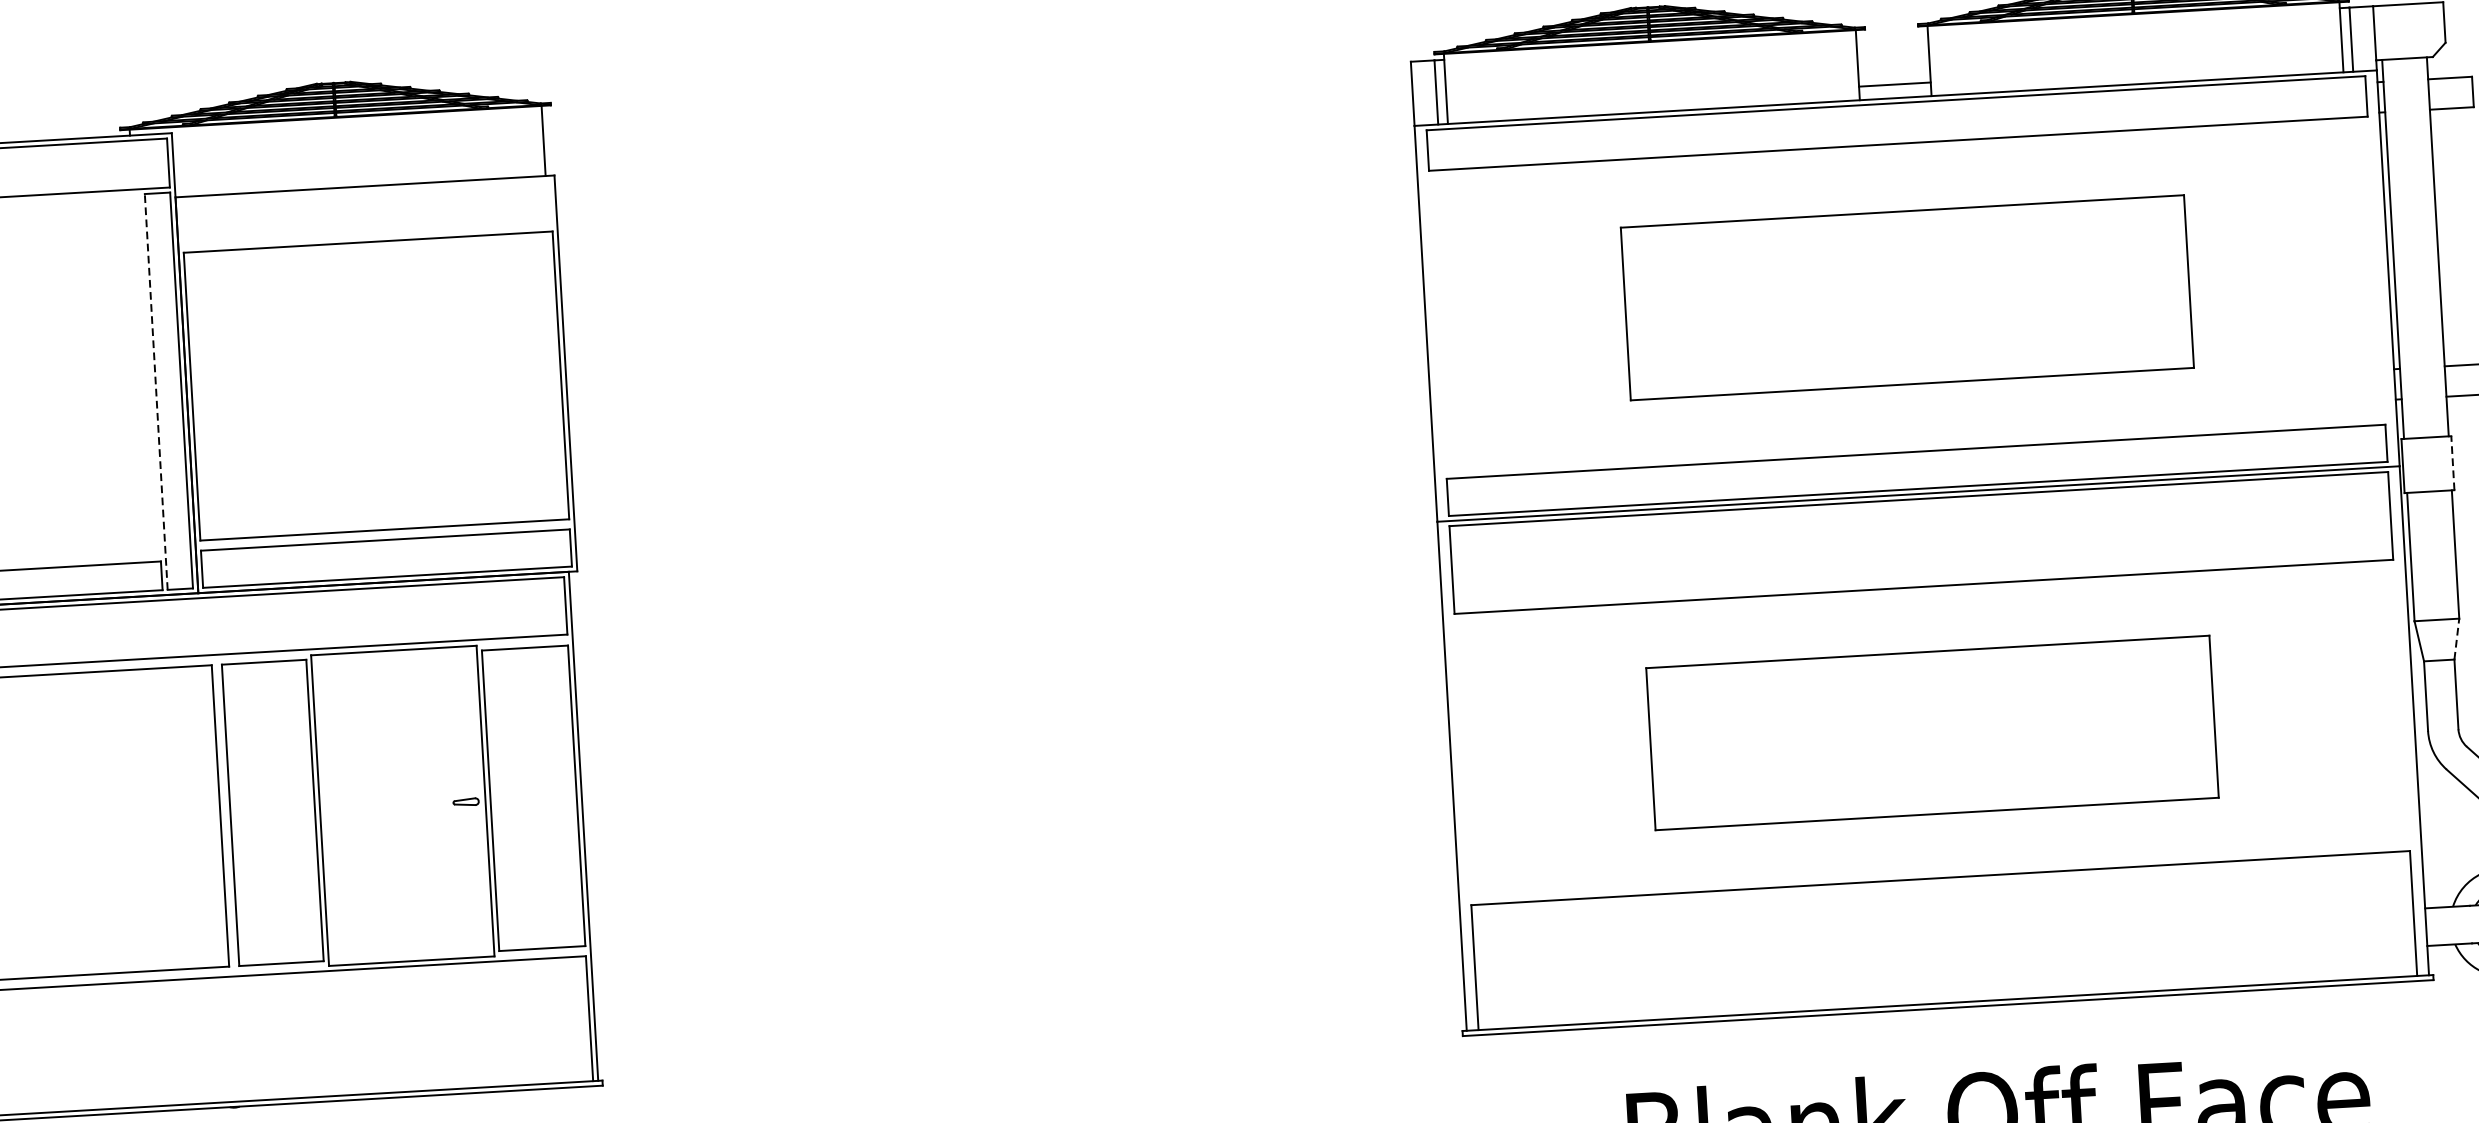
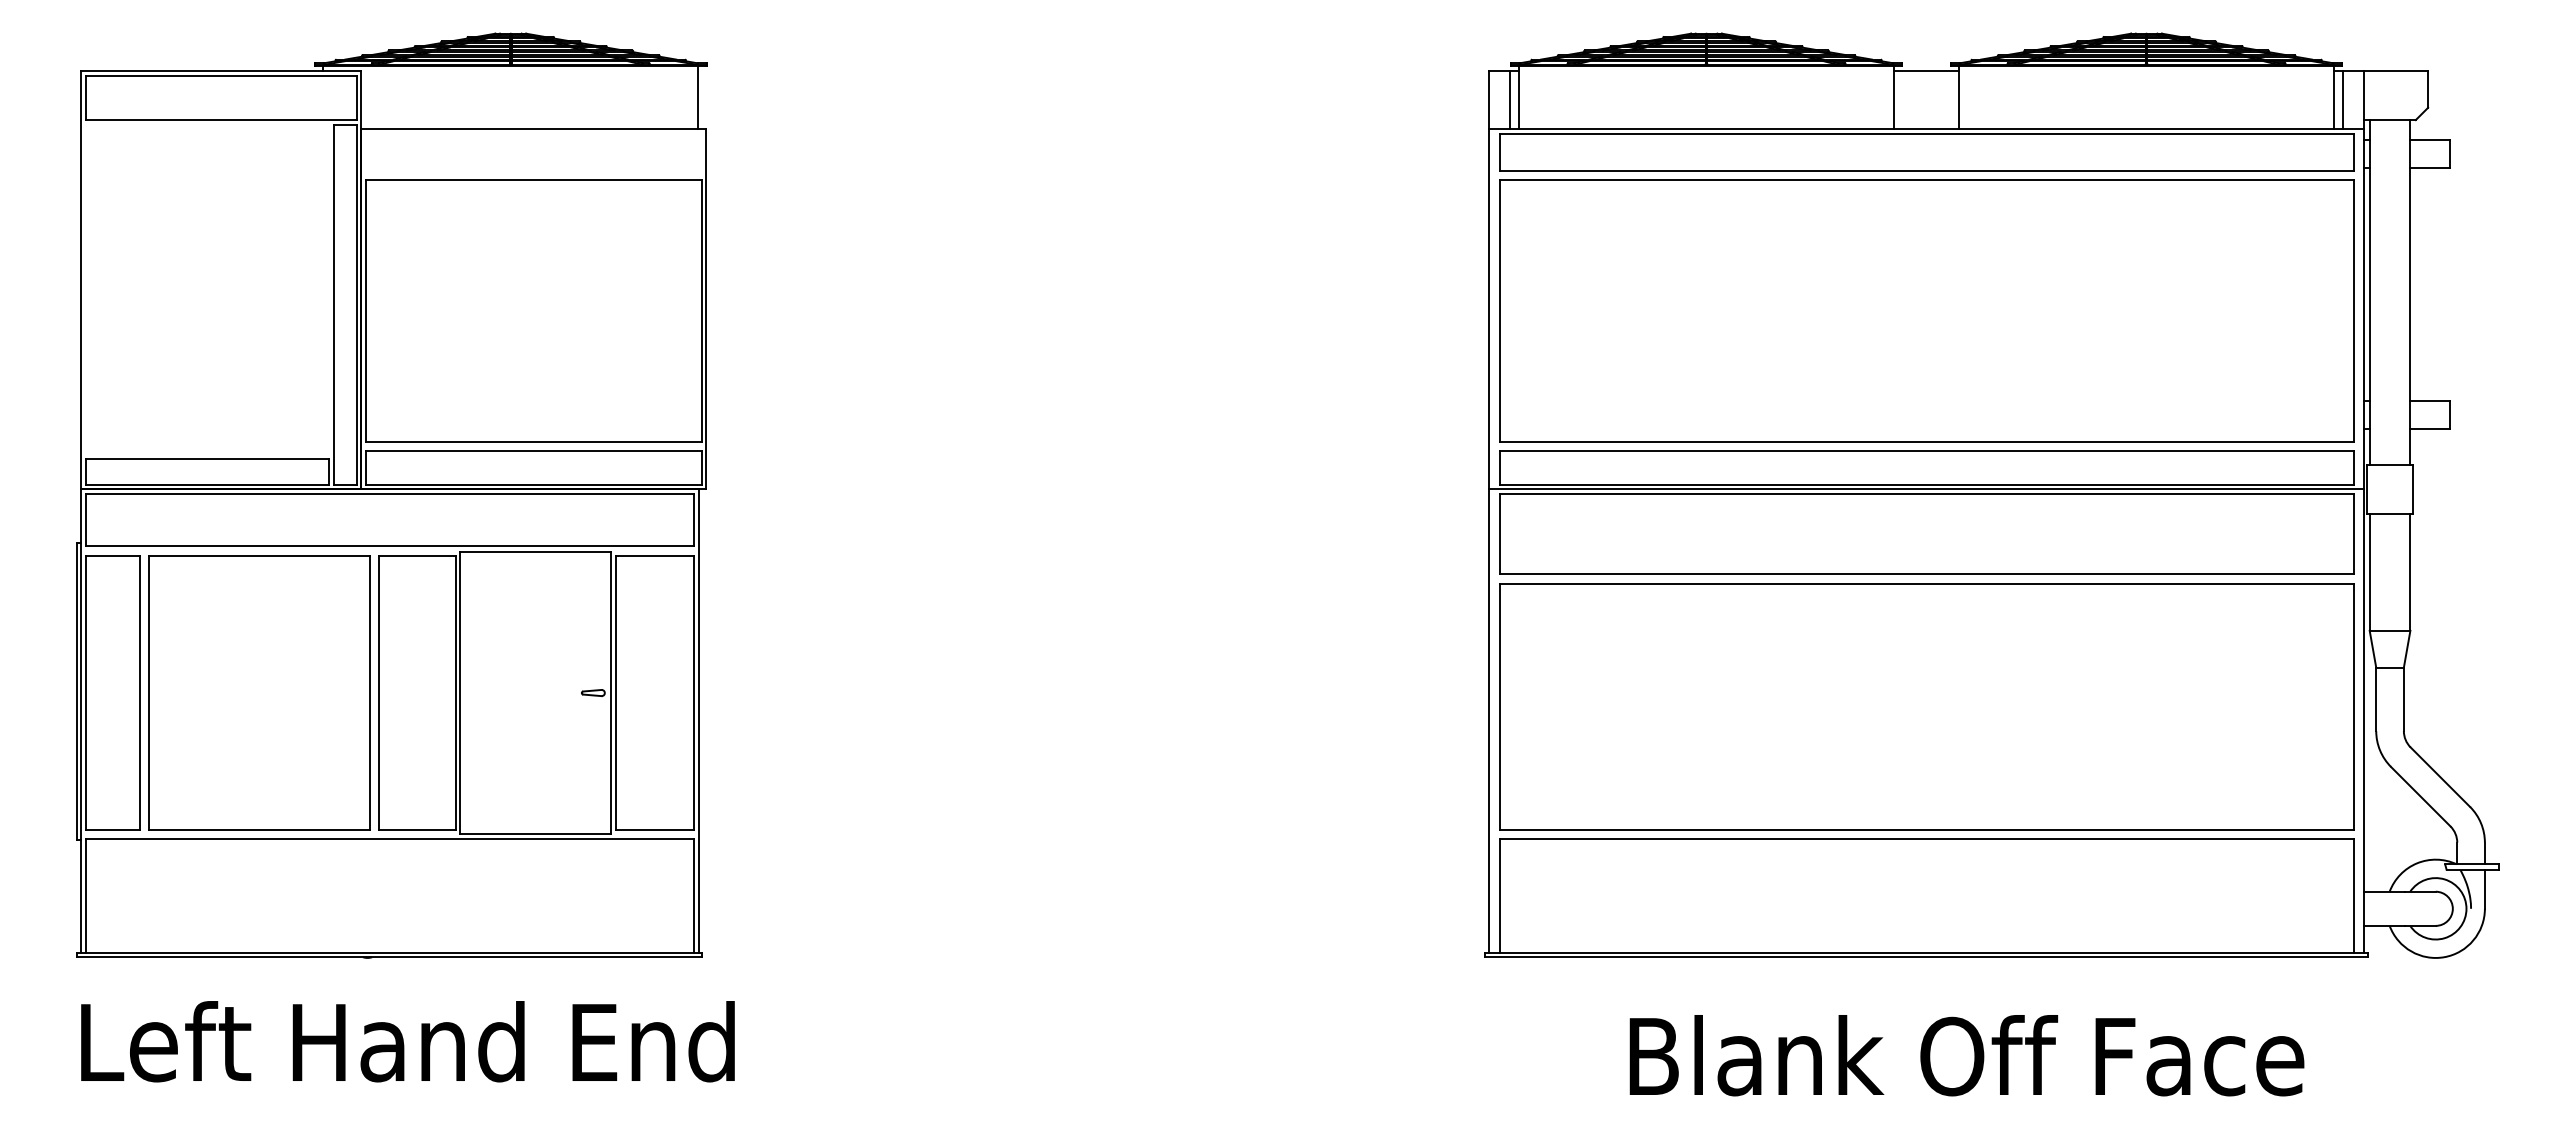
line: (1894, 84) -> (1926, 70), moved
part: (1907, 297) -> (1926, 310), size x1.67
line: (155, 391) -> (333, 304), dashed -> solid
line: (2452, 463) -> (2412, 489), dashed -> solid
line: (2457, 639) -> (2407, 649), dashed -> solid
part: (1932, 732) -> (1926, 706), size x1.67

